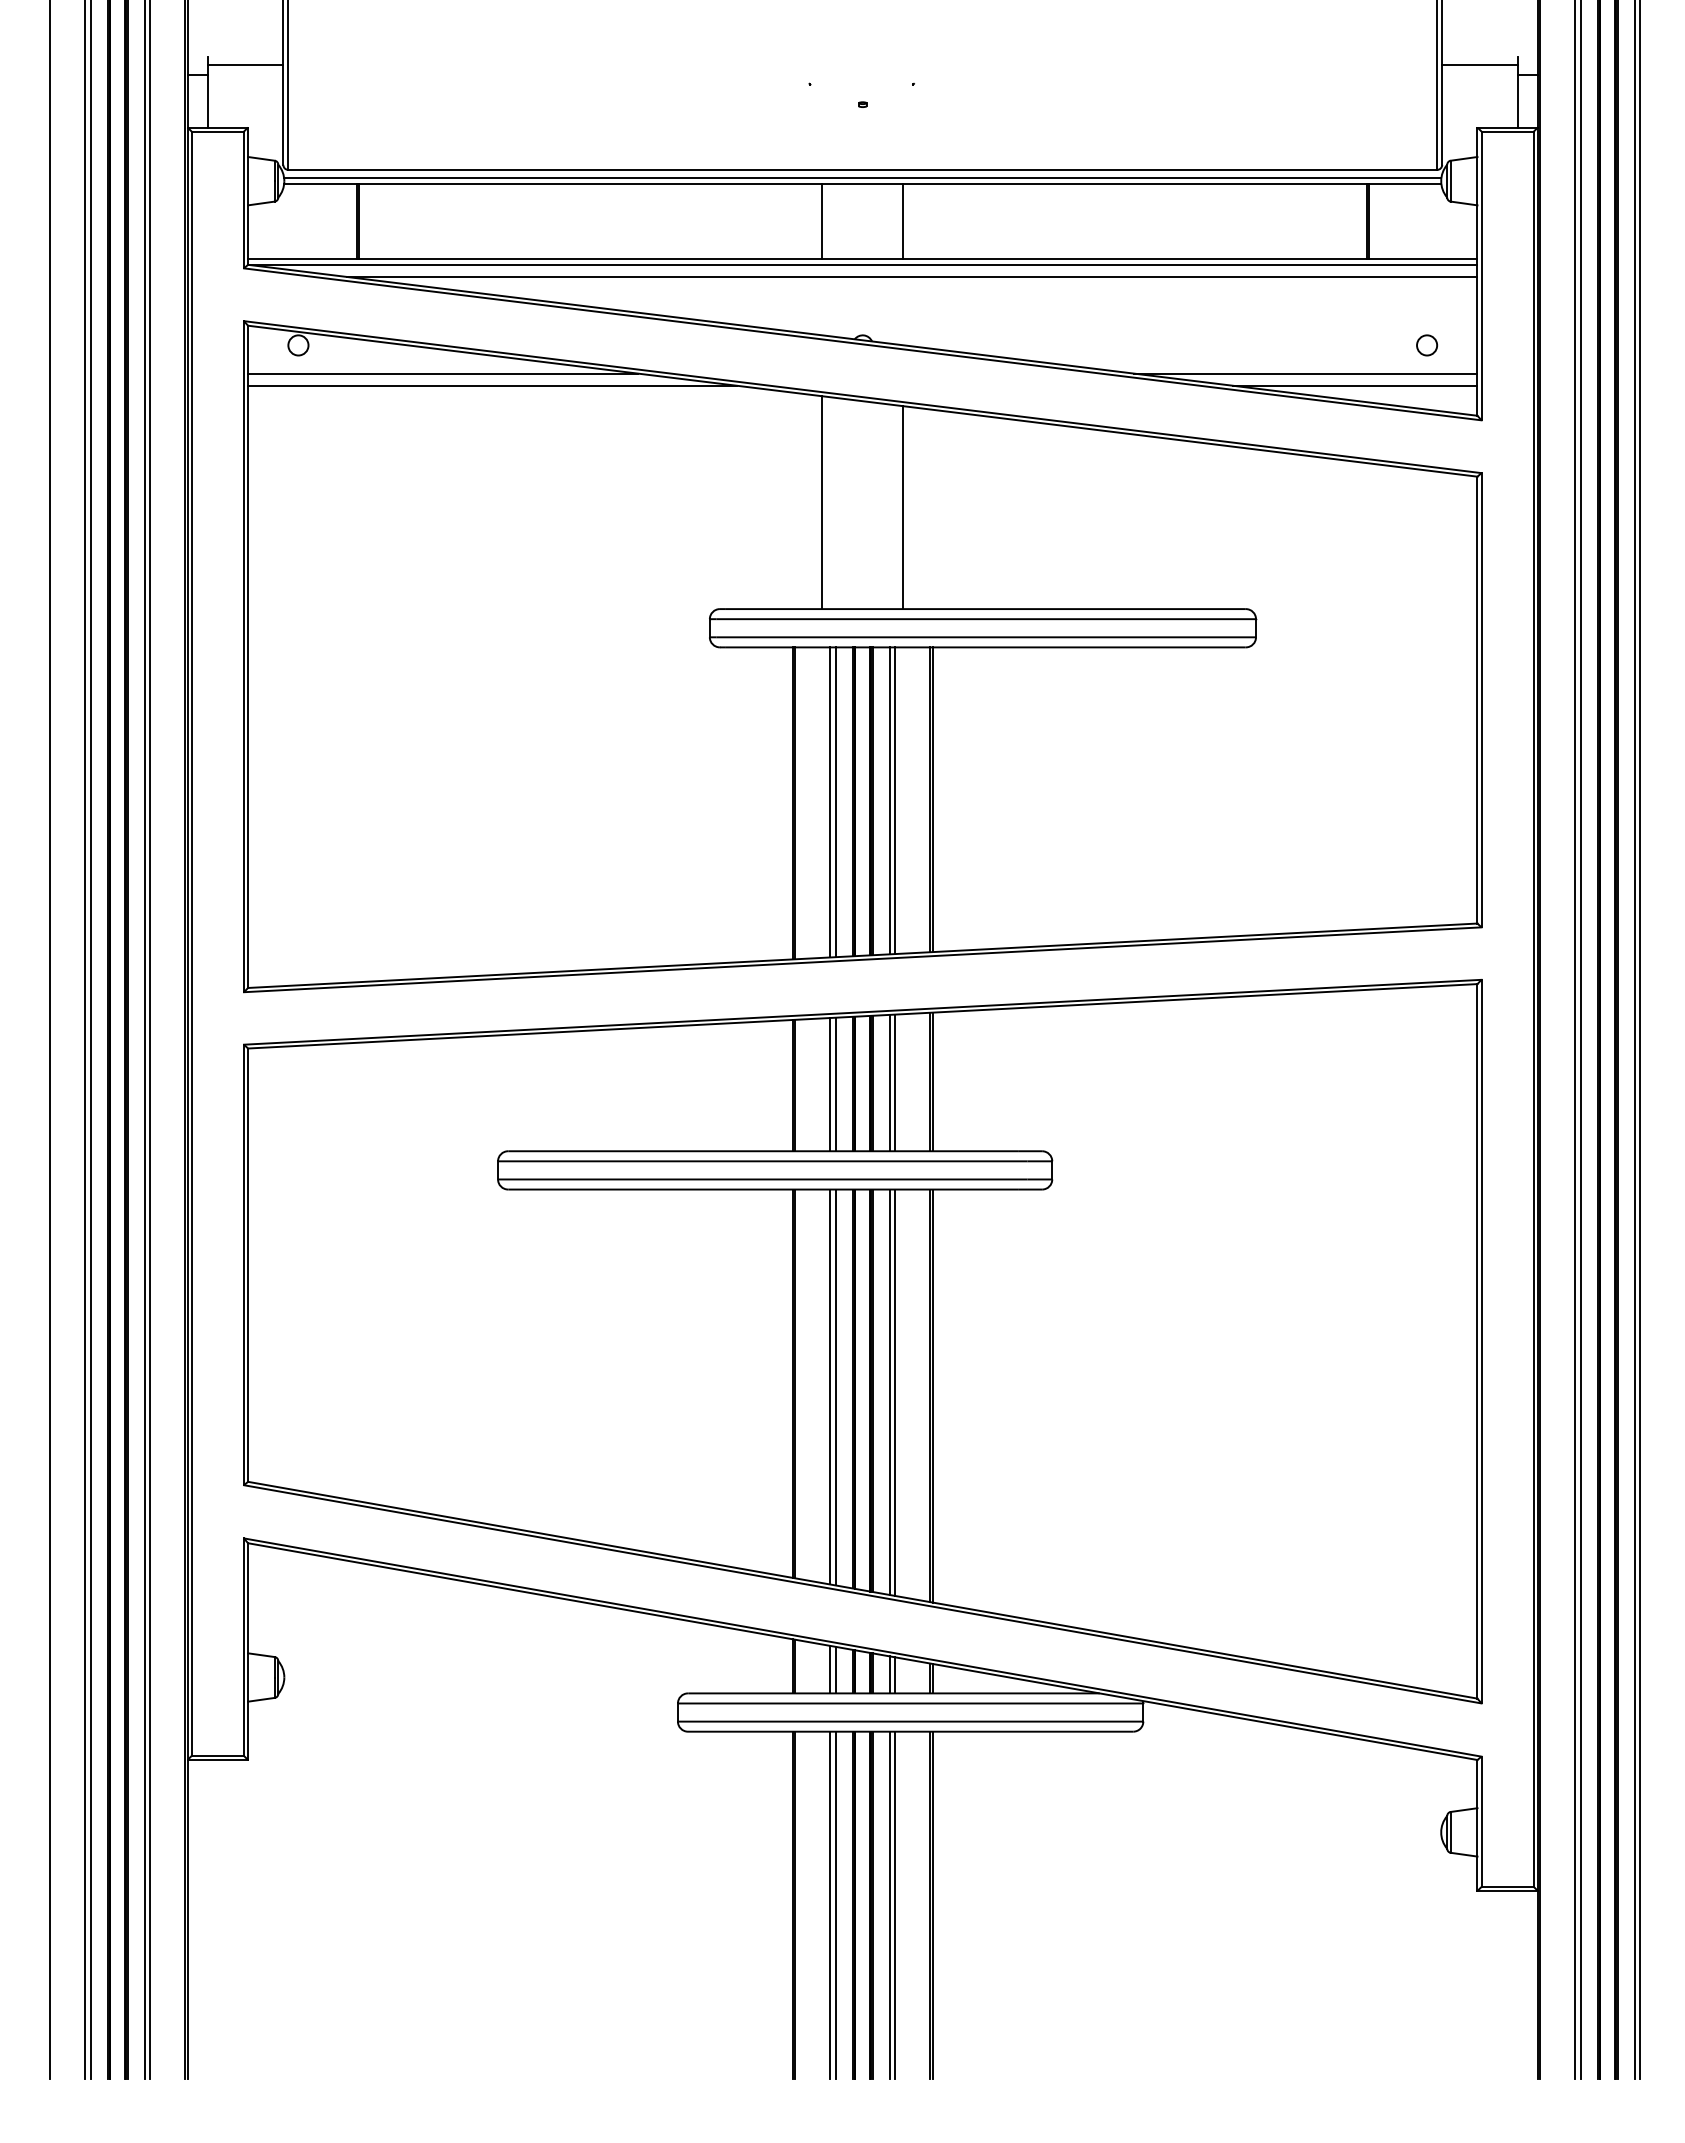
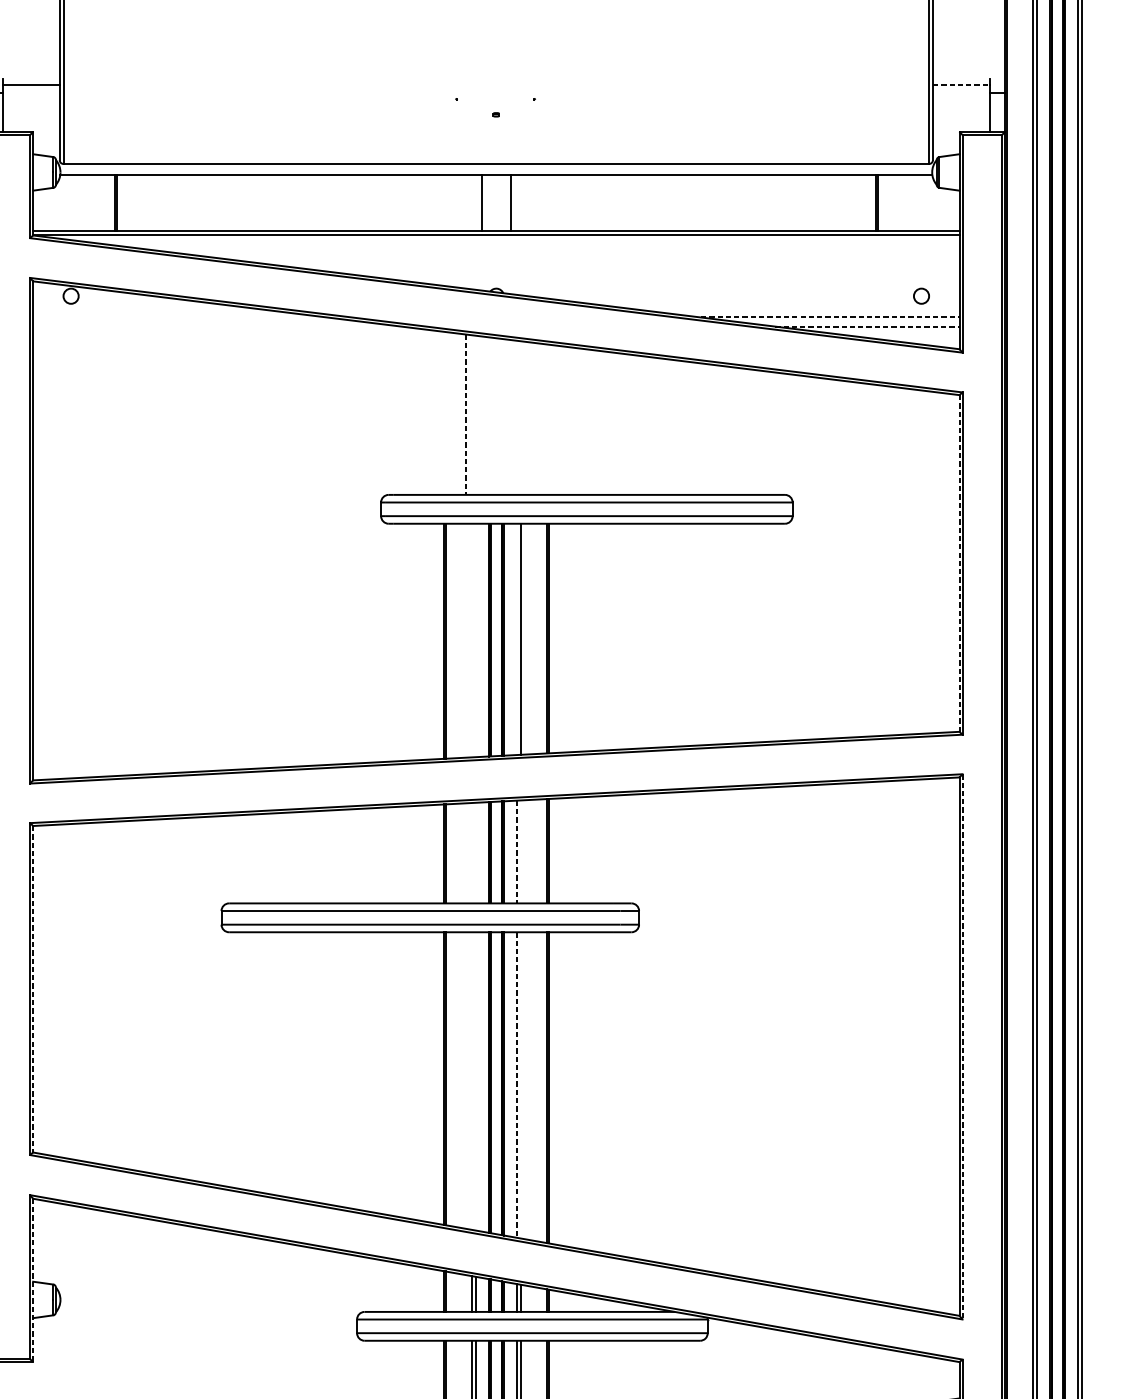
line: (1479, 65) -> (961, 85), solid -> dashed
line: (862, 178) -> (496, 170), removed
line: (822, 221) -> (511, 202), moved
line: (903, 221) -> (481, 202), moved
line: (911, 276) -> (533, 244), removed
line: (443, 373) -> (180, 317), removed
line: (1305, 373) -> (829, 317), solid -> dashed
line: (492, 385) -> (217, 326), removed
line: (1355, 385) -> (867, 326), solid -> dashed
line: (822, 503) -> (465, 415), solid -> dashed
line: (903, 507) -> (527, 418), removed
line: (1477, 699) -> (959, 563), solid -> dashed
line: (889, 800) -> (516, 639), removed
line: (830, 802) -> (472, 640), removed
line: (835, 802) -> (475, 640), removed
line: (895, 1082) -> (520, 851), removed
line: (889, 1083) -> (516, 852), solid -> dashed
line: (830, 1084) -> (472, 853), removed
line: (835, 1084) -> (475, 853), removed
line: (248, 1265) -> (33, 989), solid -> dashed
line: (1481, 1341) -> (962, 1046), solid -> dashed
line: (830, 1386) -> (472, 1080), removed
line: (835, 1387) -> (475, 1081), removed
line: (889, 1392) -> (516, 1085), solid -> dashed
line: (895, 1392) -> (520, 1085), removed
line: (248, 1652) -> (33, 1281), solid -> dashed

